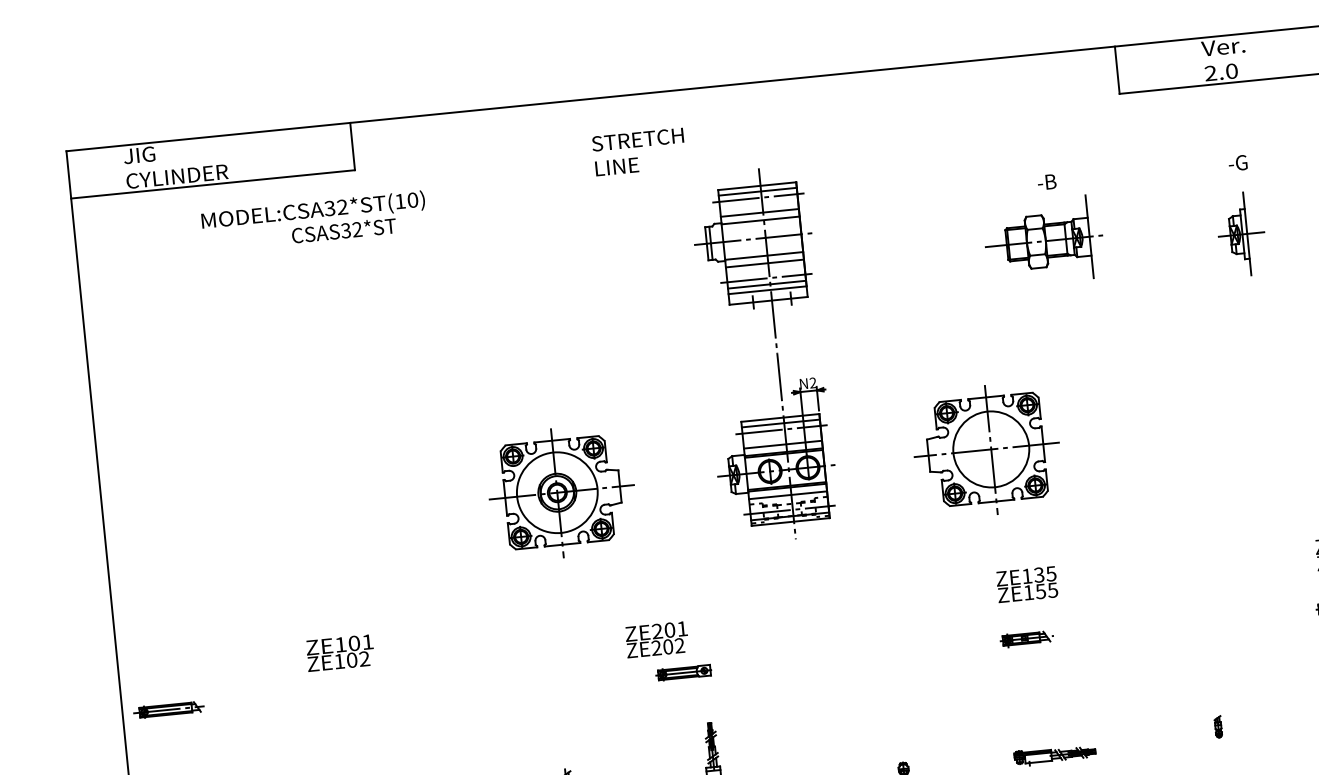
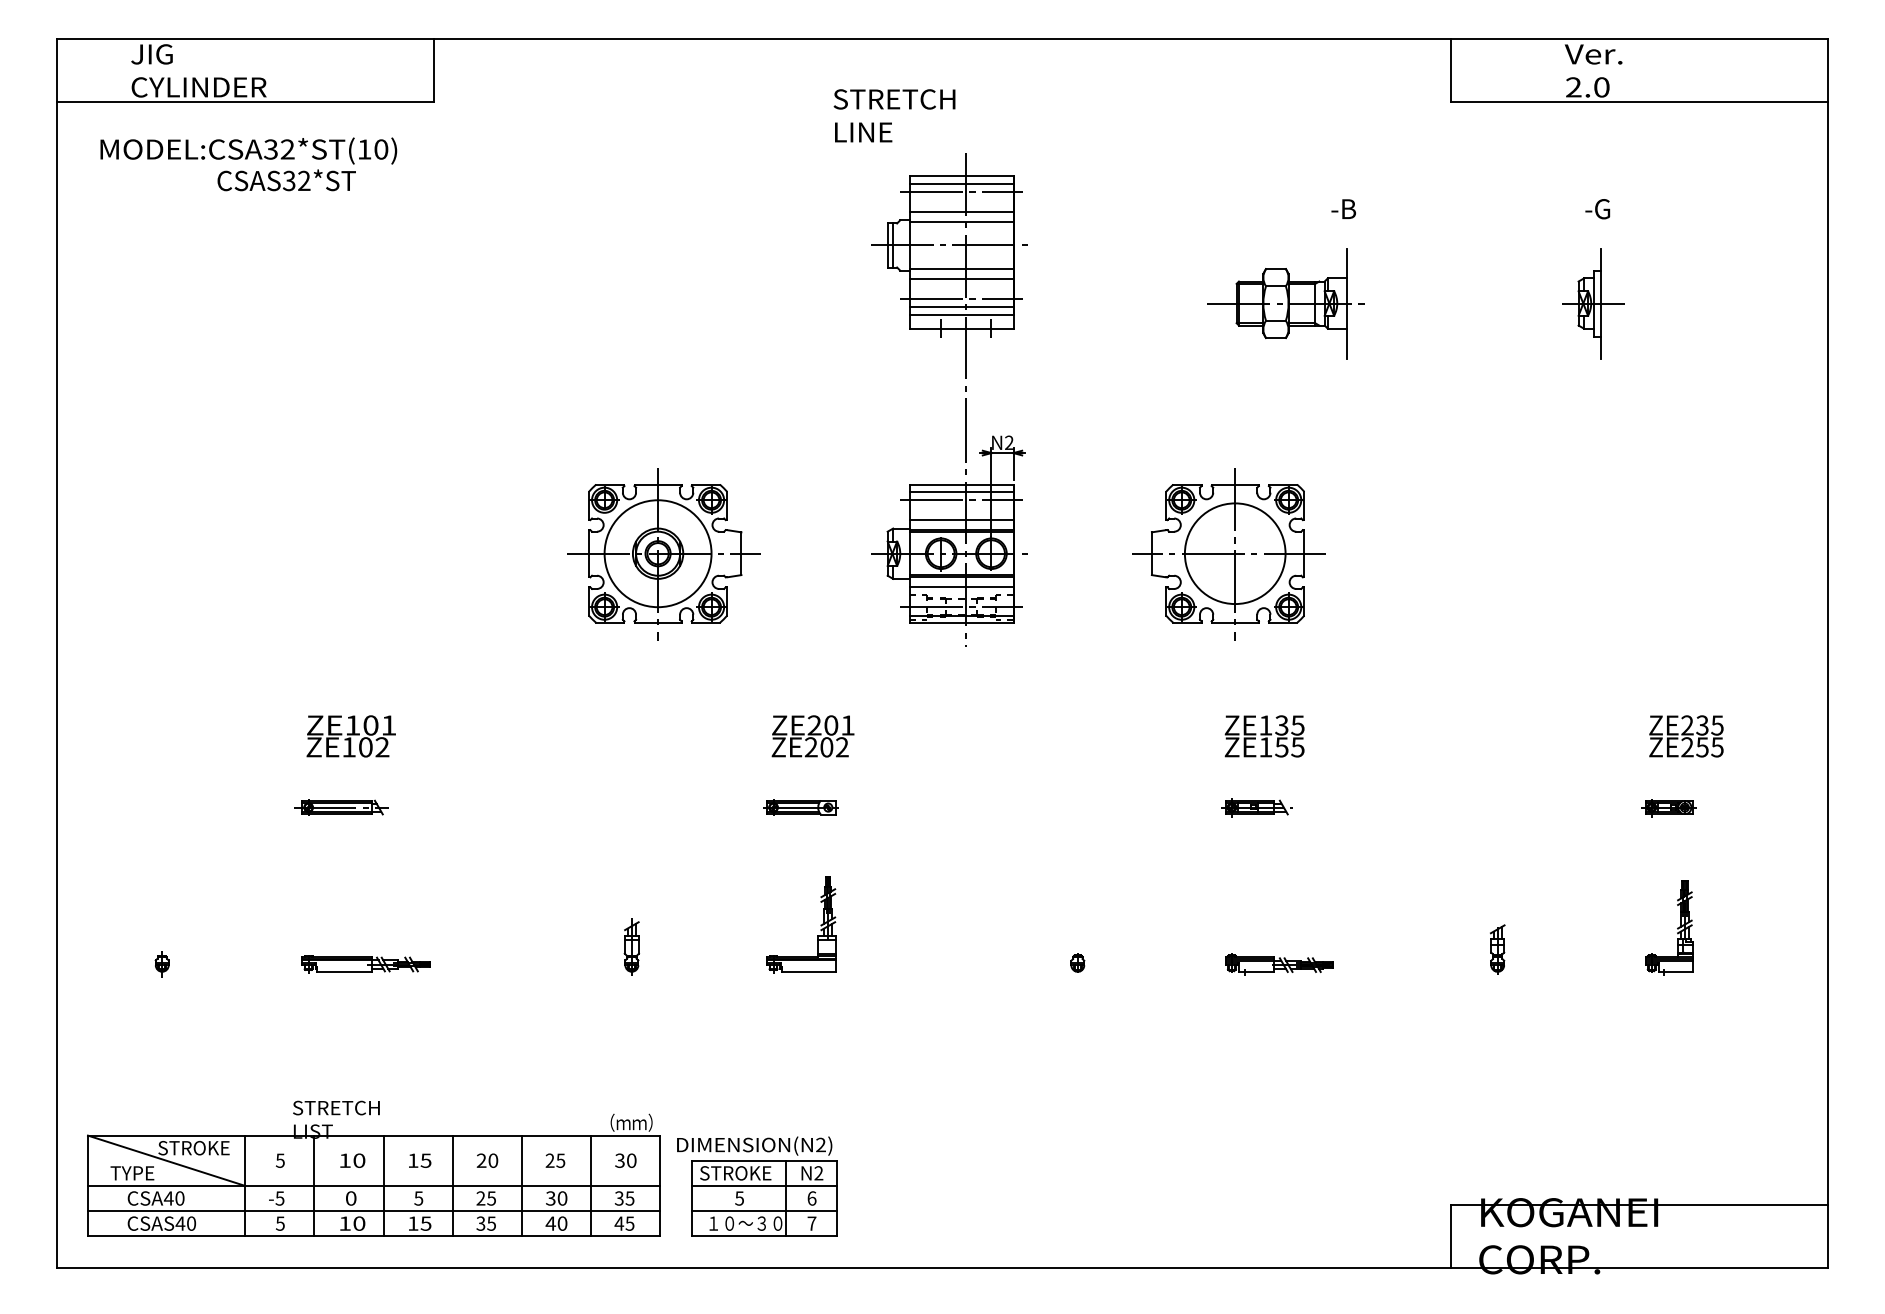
text: (639, 151) -> (894, 115), moved
text: (314, 221) -> (248, 164), moved
part: (1043, 241) -> (1285, 303), moved
text: (656, 639) -> (812, 736), moved
part: (169, 709) -> (341, 807), moved
part: (1218, 727) -> (1497, 949), size x1.67

